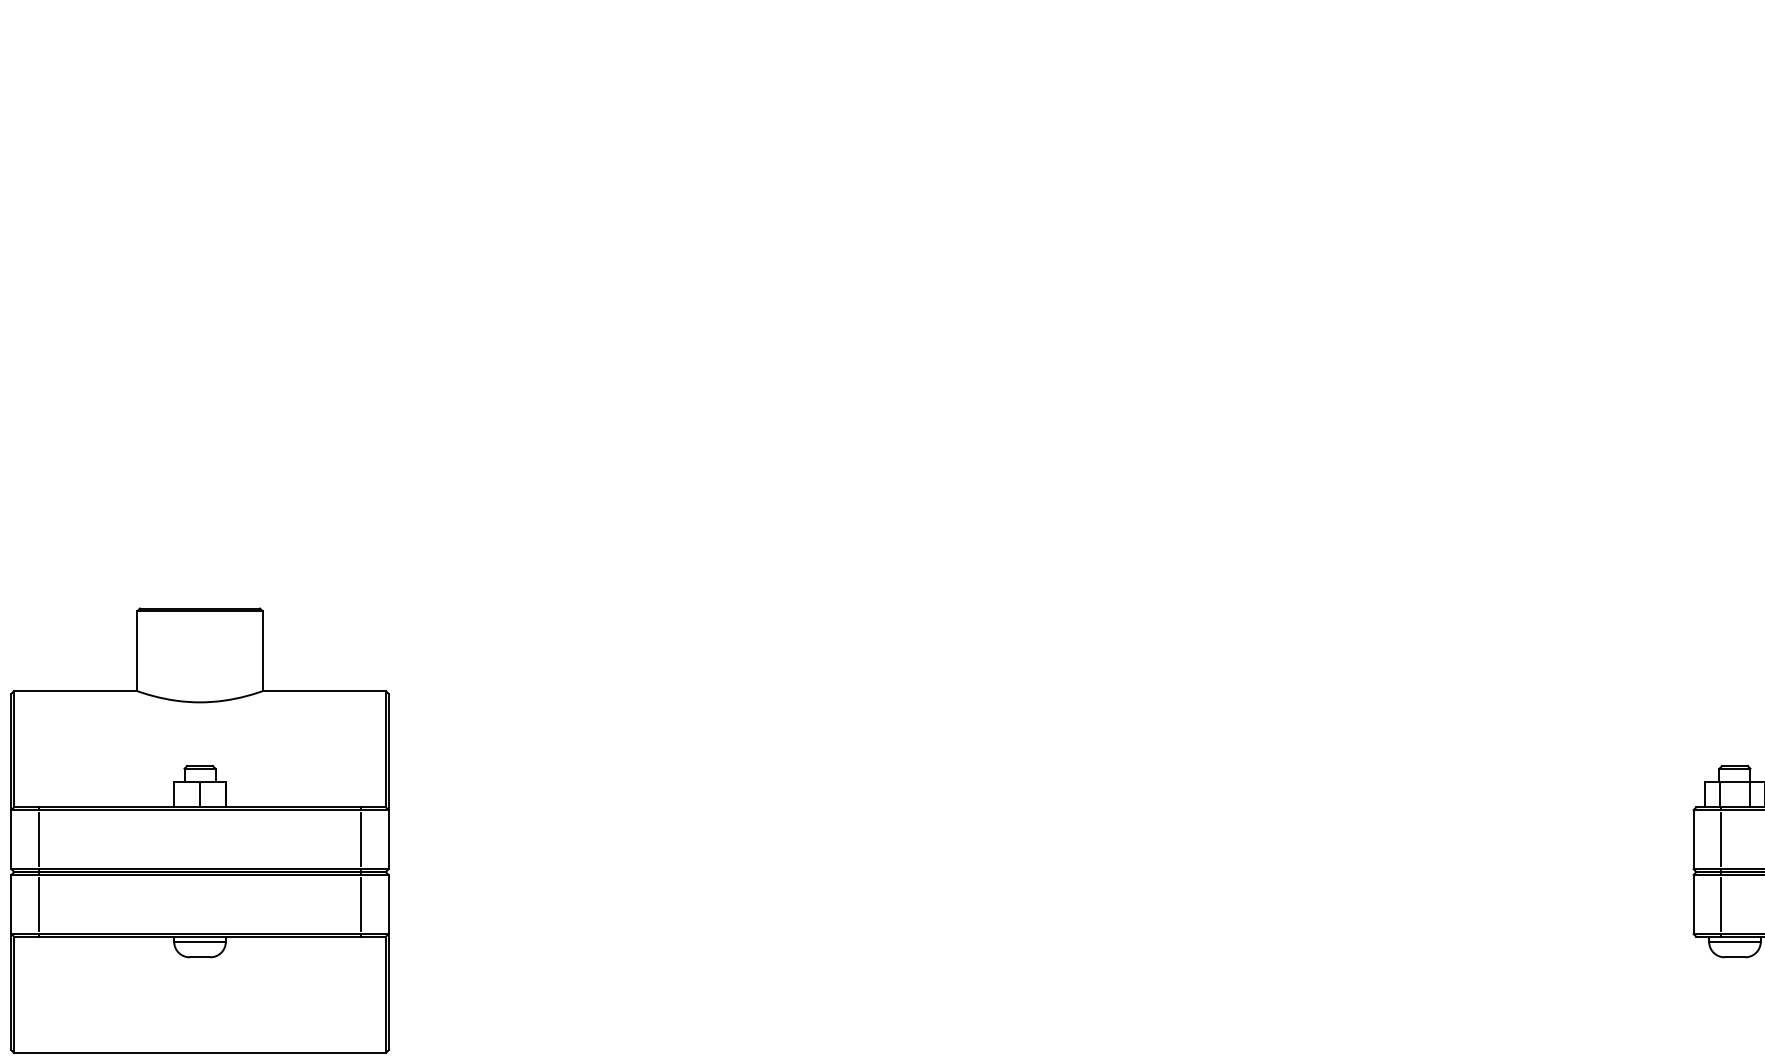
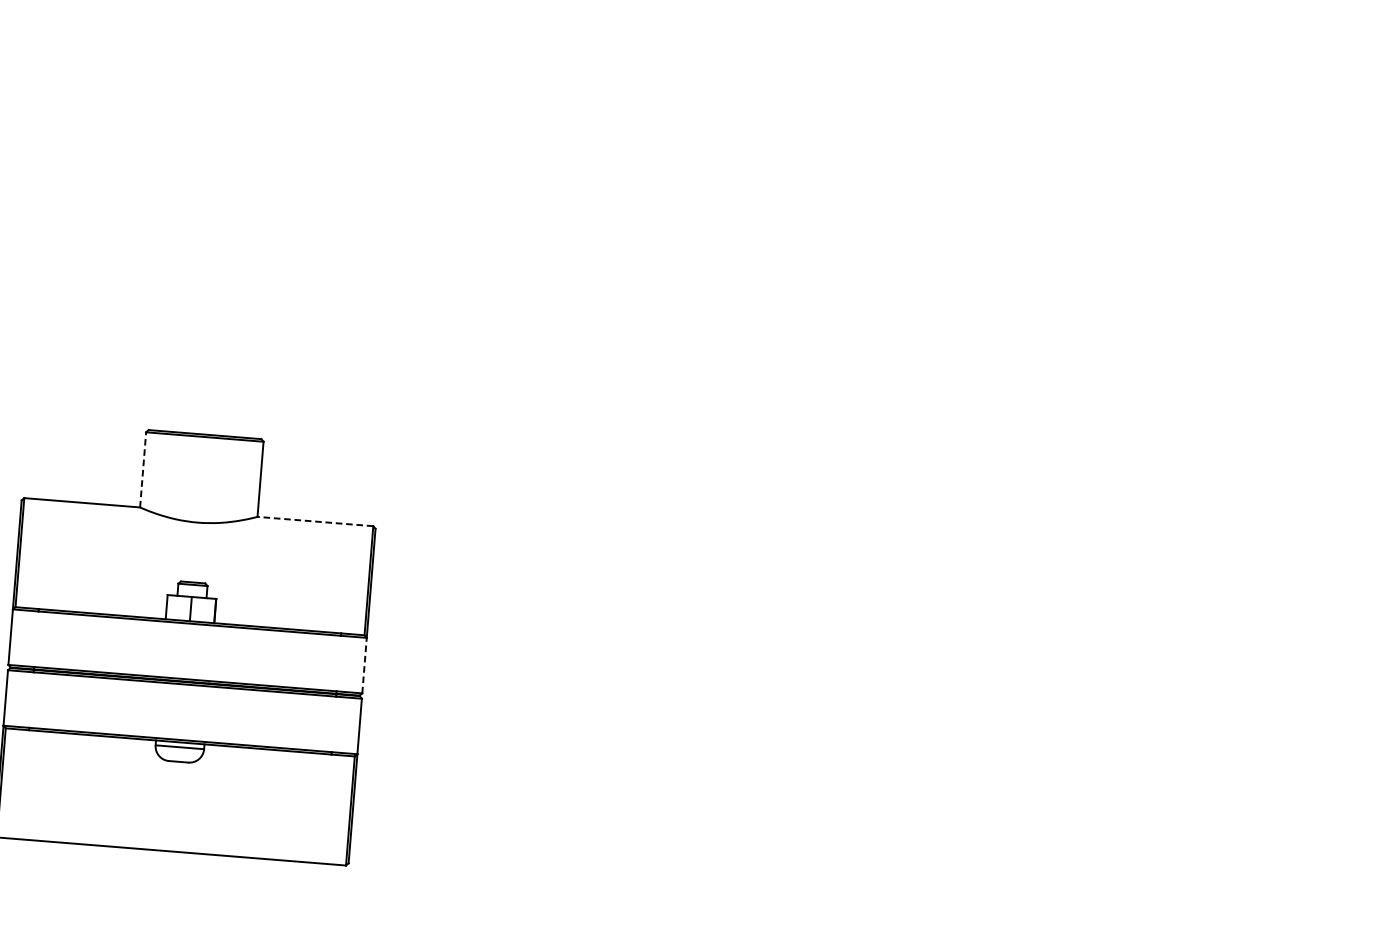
line: (137, 650) -> (143, 469), solid -> dashed
line: (324, 691) -> (315, 521), solid -> dashed
line: (38, 839) -> (36, 639), removed
line: (361, 839) -> (339, 663), removed
line: (388, 839) -> (364, 665), solid -> dashed
line: (38, 904) -> (31, 700), removed
line: (361, 904) -> (334, 724), removed

